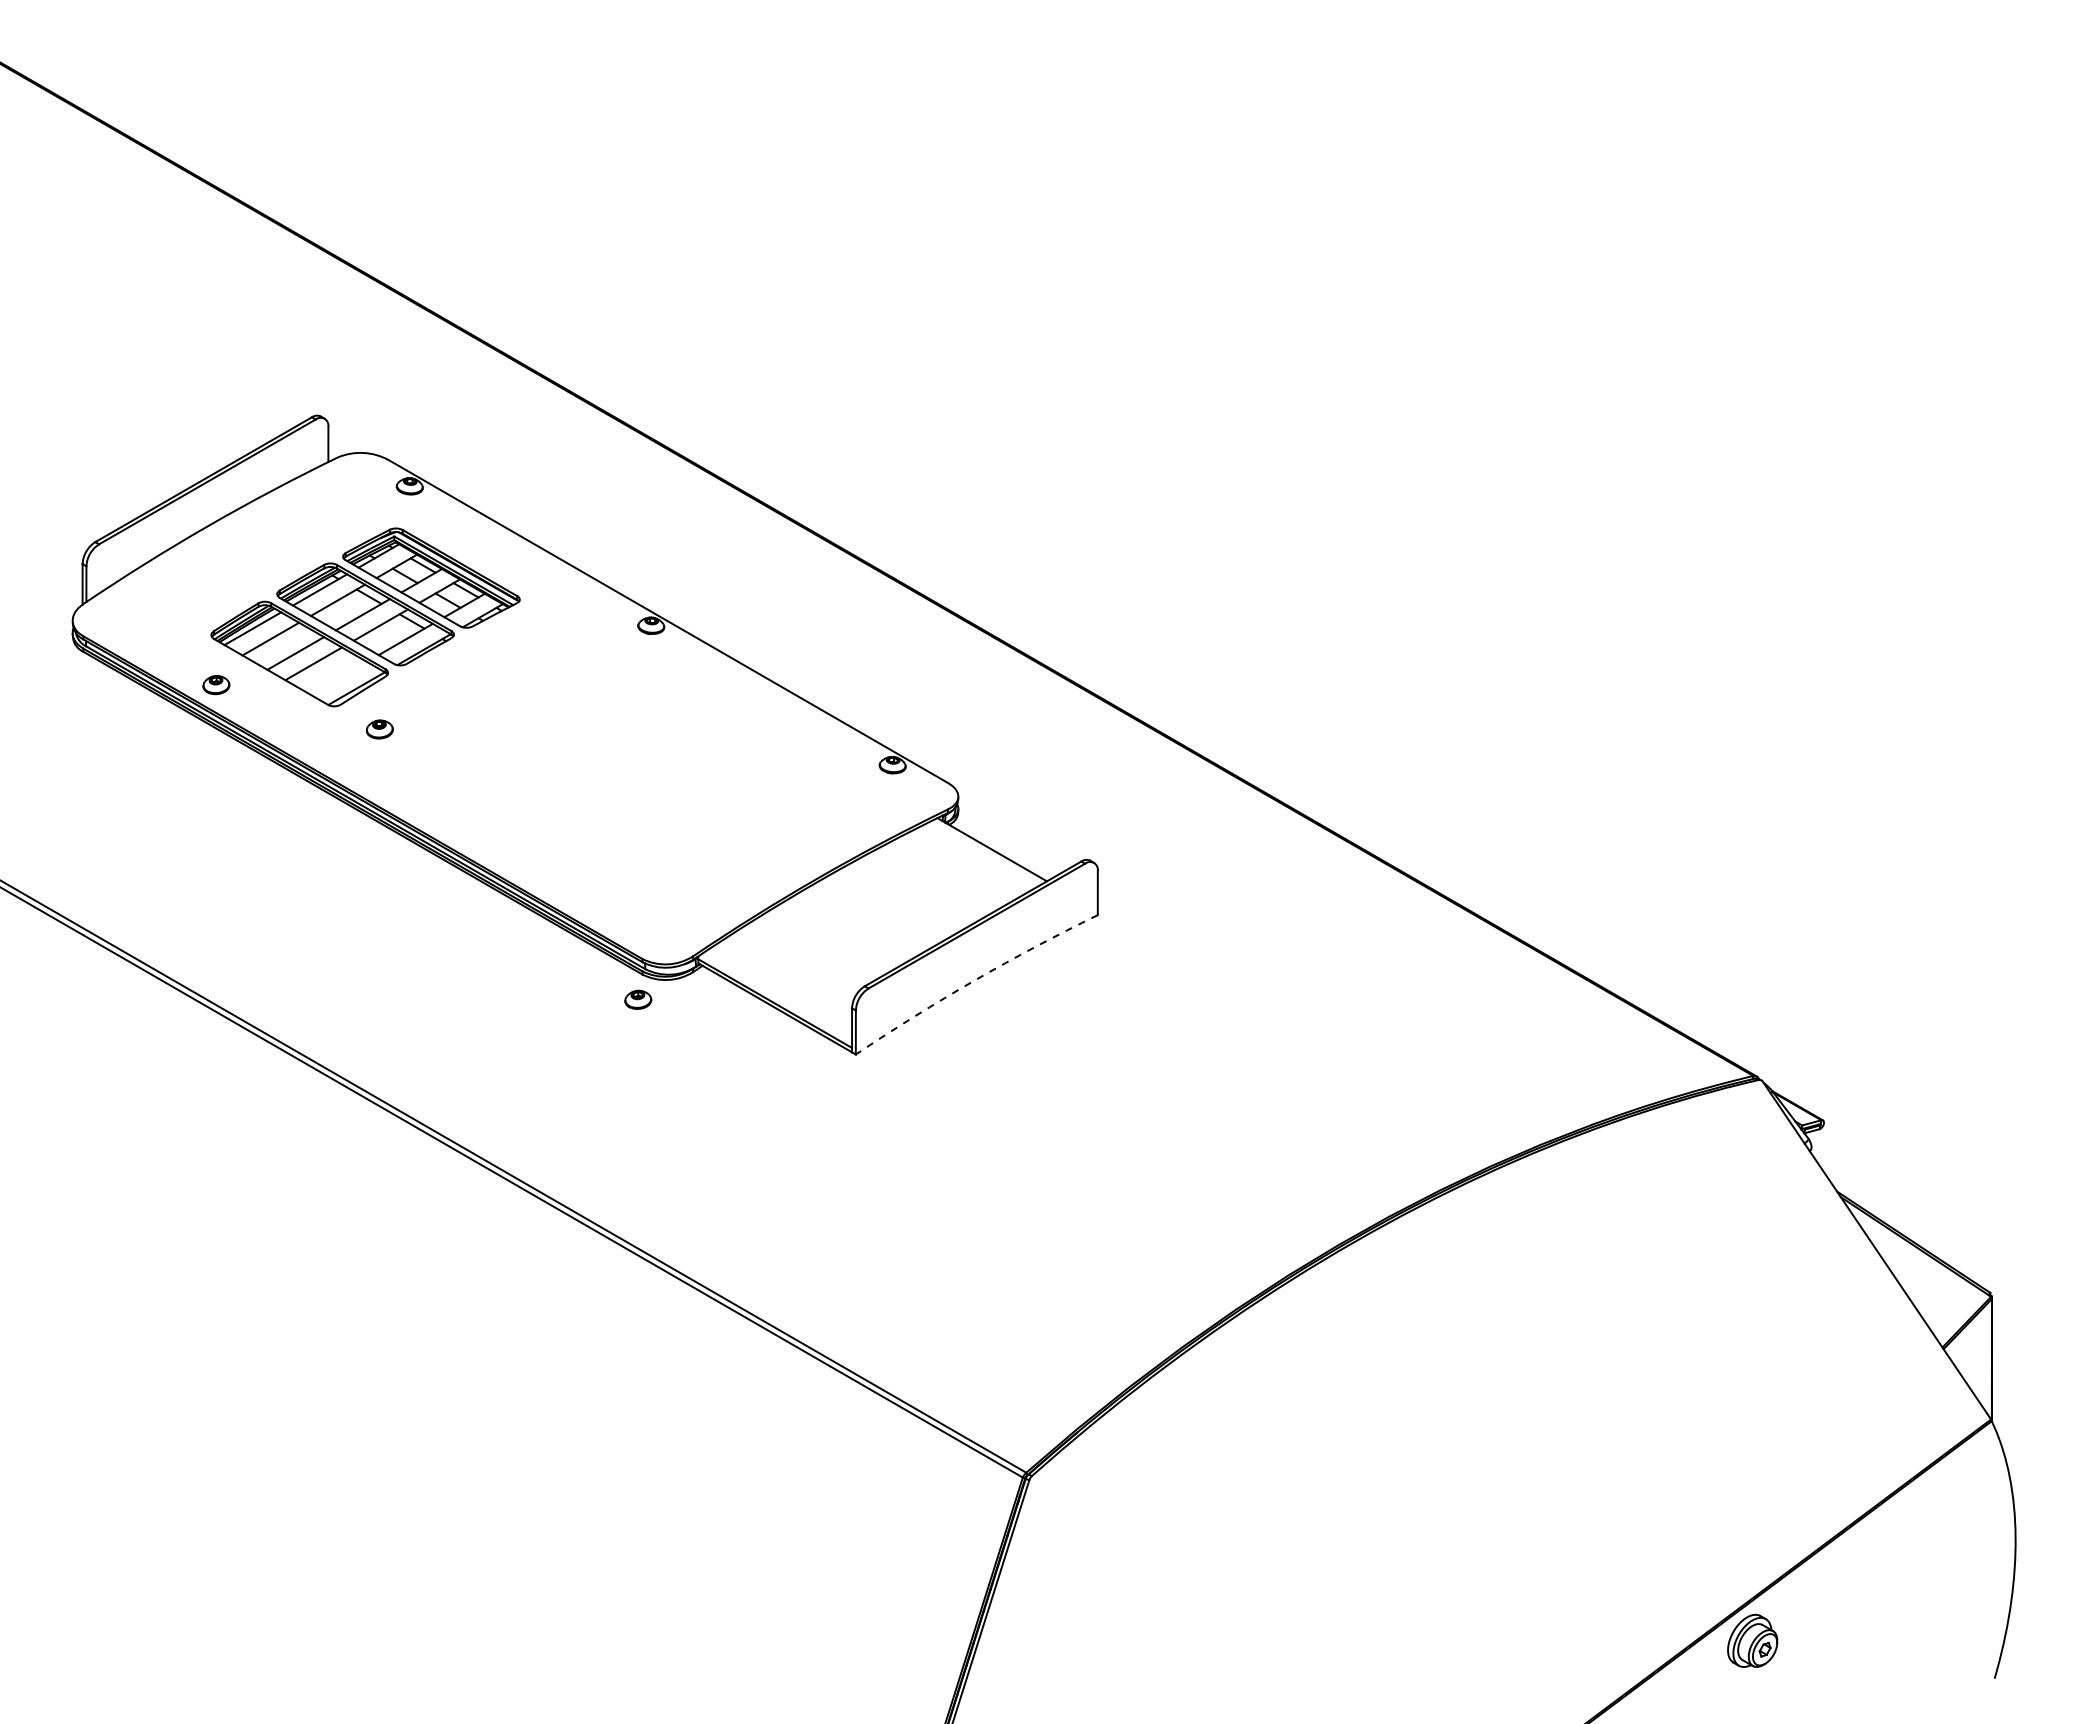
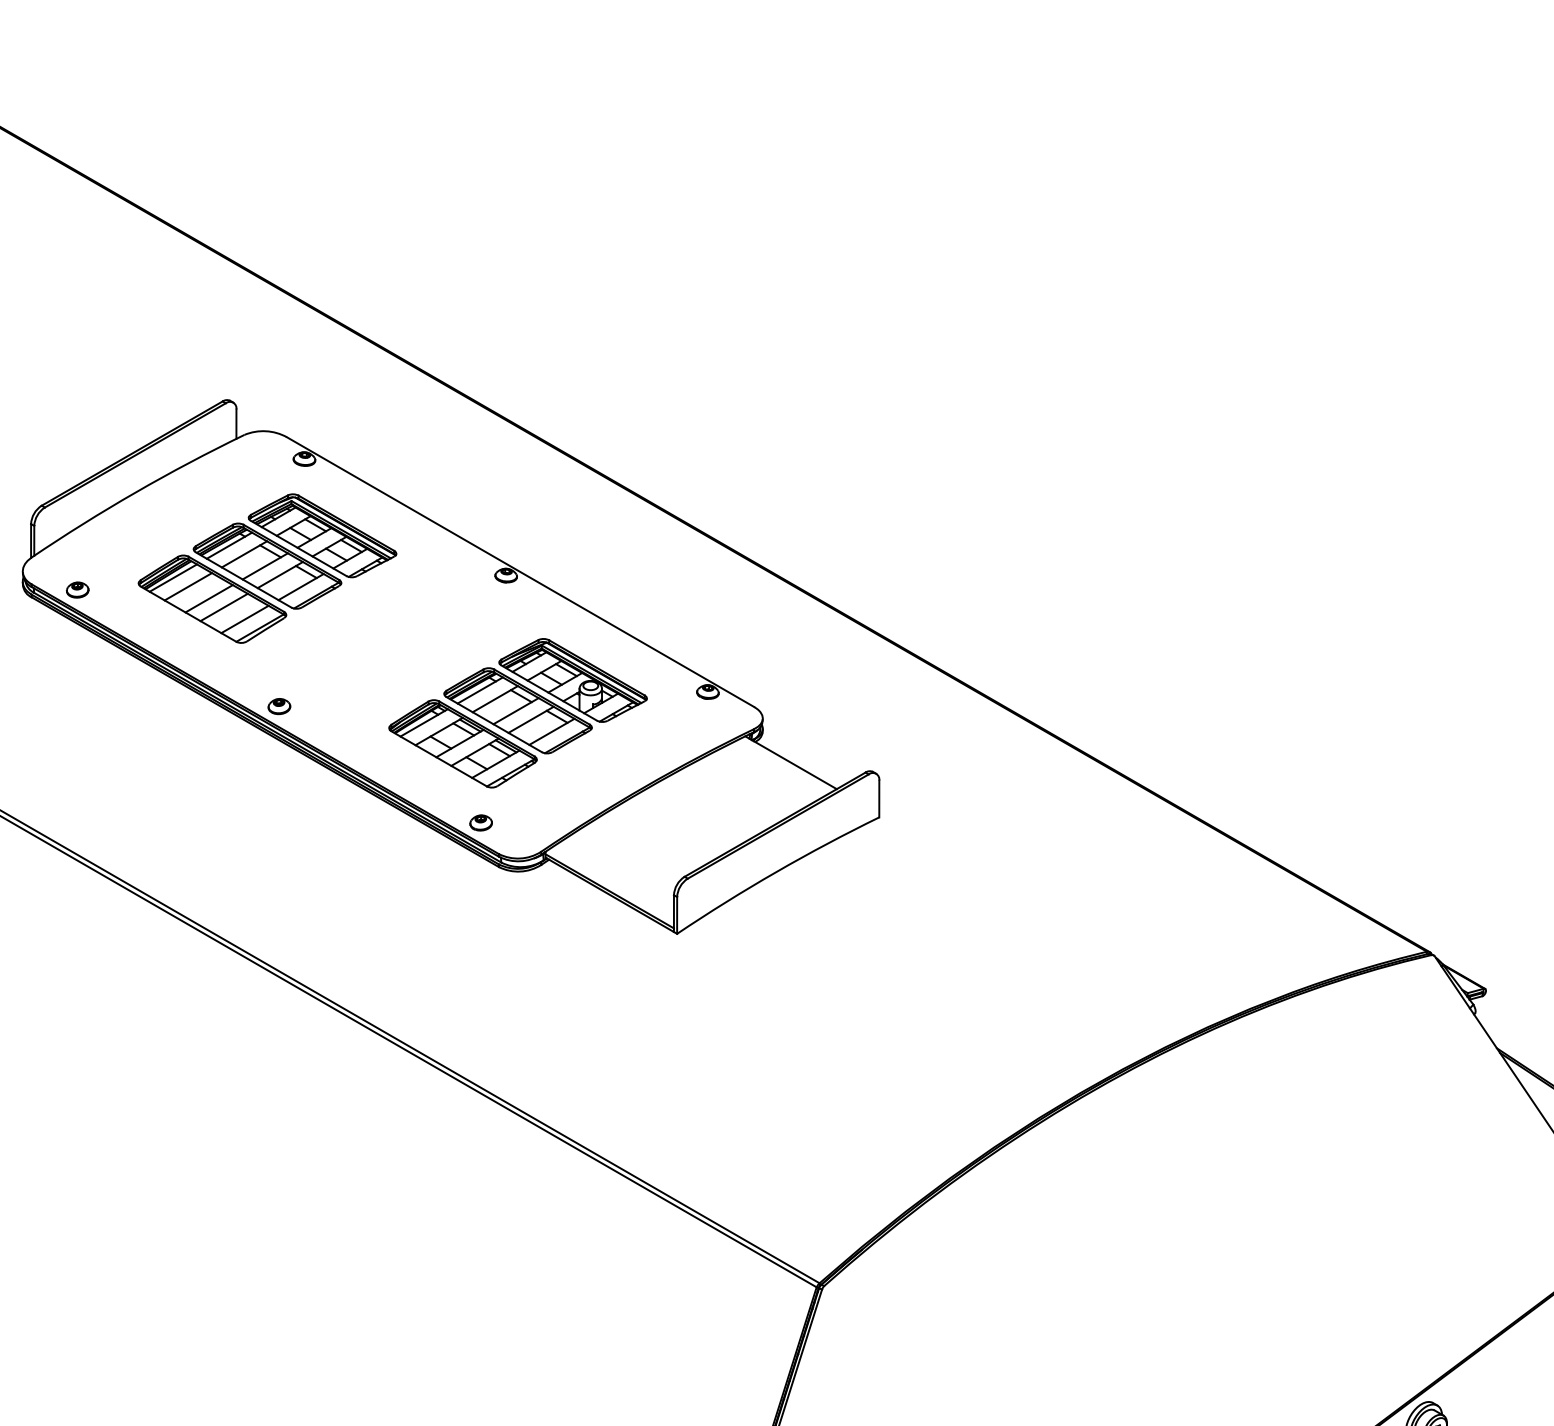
line: (338, 677) -> (244, 618), added
part: (216, 685) -> (77, 590), moved
part: (379, 729) -> (279, 706), moved
part: (665, 790) -> (518, 713), added
arc: (974, 980) -> (776, 871), dashed -> solid
part: (638, 999) -> (481, 822), moved

